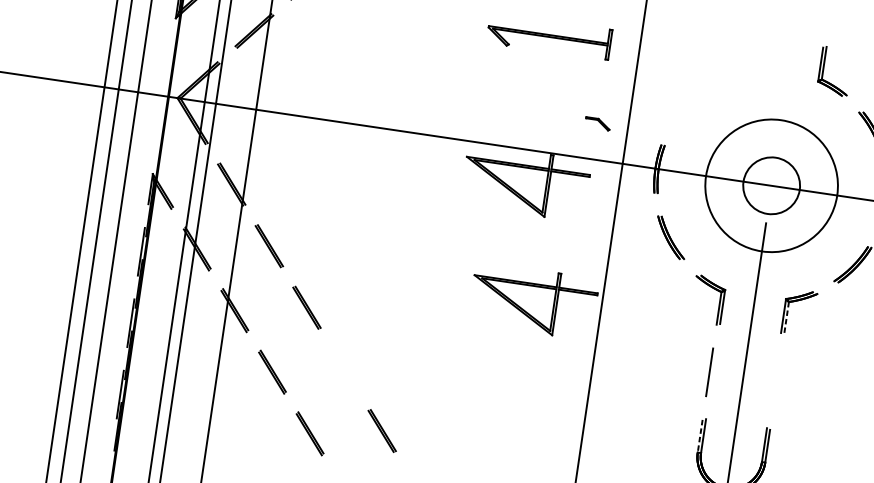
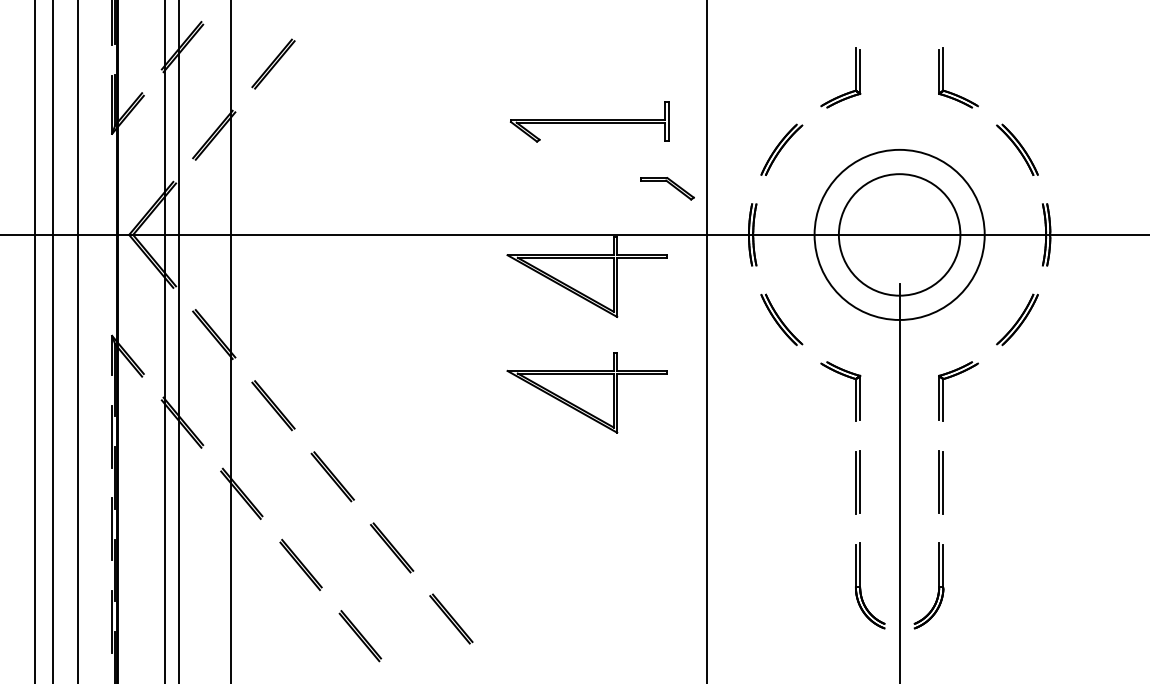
part: (549, 36) -> (589, 121), moved
part: (755, 59) -> (855, 77), added
part: (690, 106) -> (781, 149), added
part: (597, 123) -> (667, 188), size x1.67
circle: (771, 185) -> (899, 234), size x1.67
part: (533, 300) -> (586, 392), moved
line: (786, 318) -> (943, 400), dashed -> solid
part: (344, 369) -> (392, 547), added
line: (713, 371) -> (860, 481), added
part: (774, 381) -> (940, 482), added
line: (699, 436) -> (855, 566), dashed -> solid

